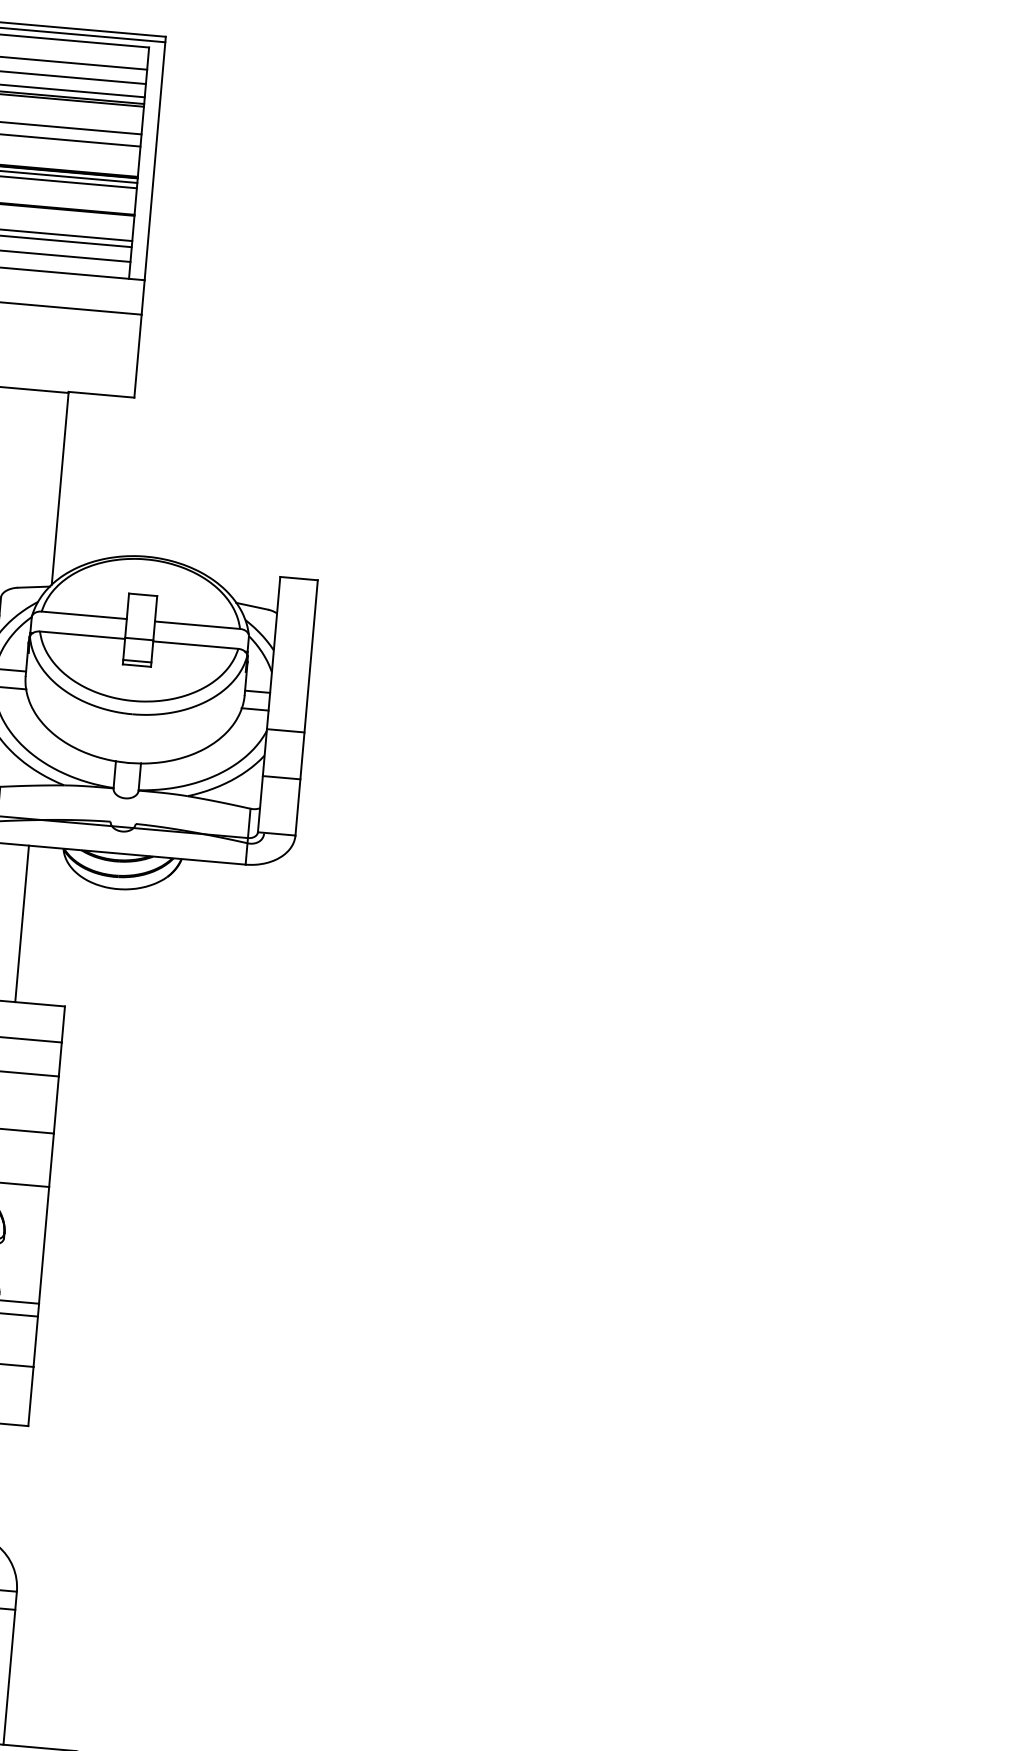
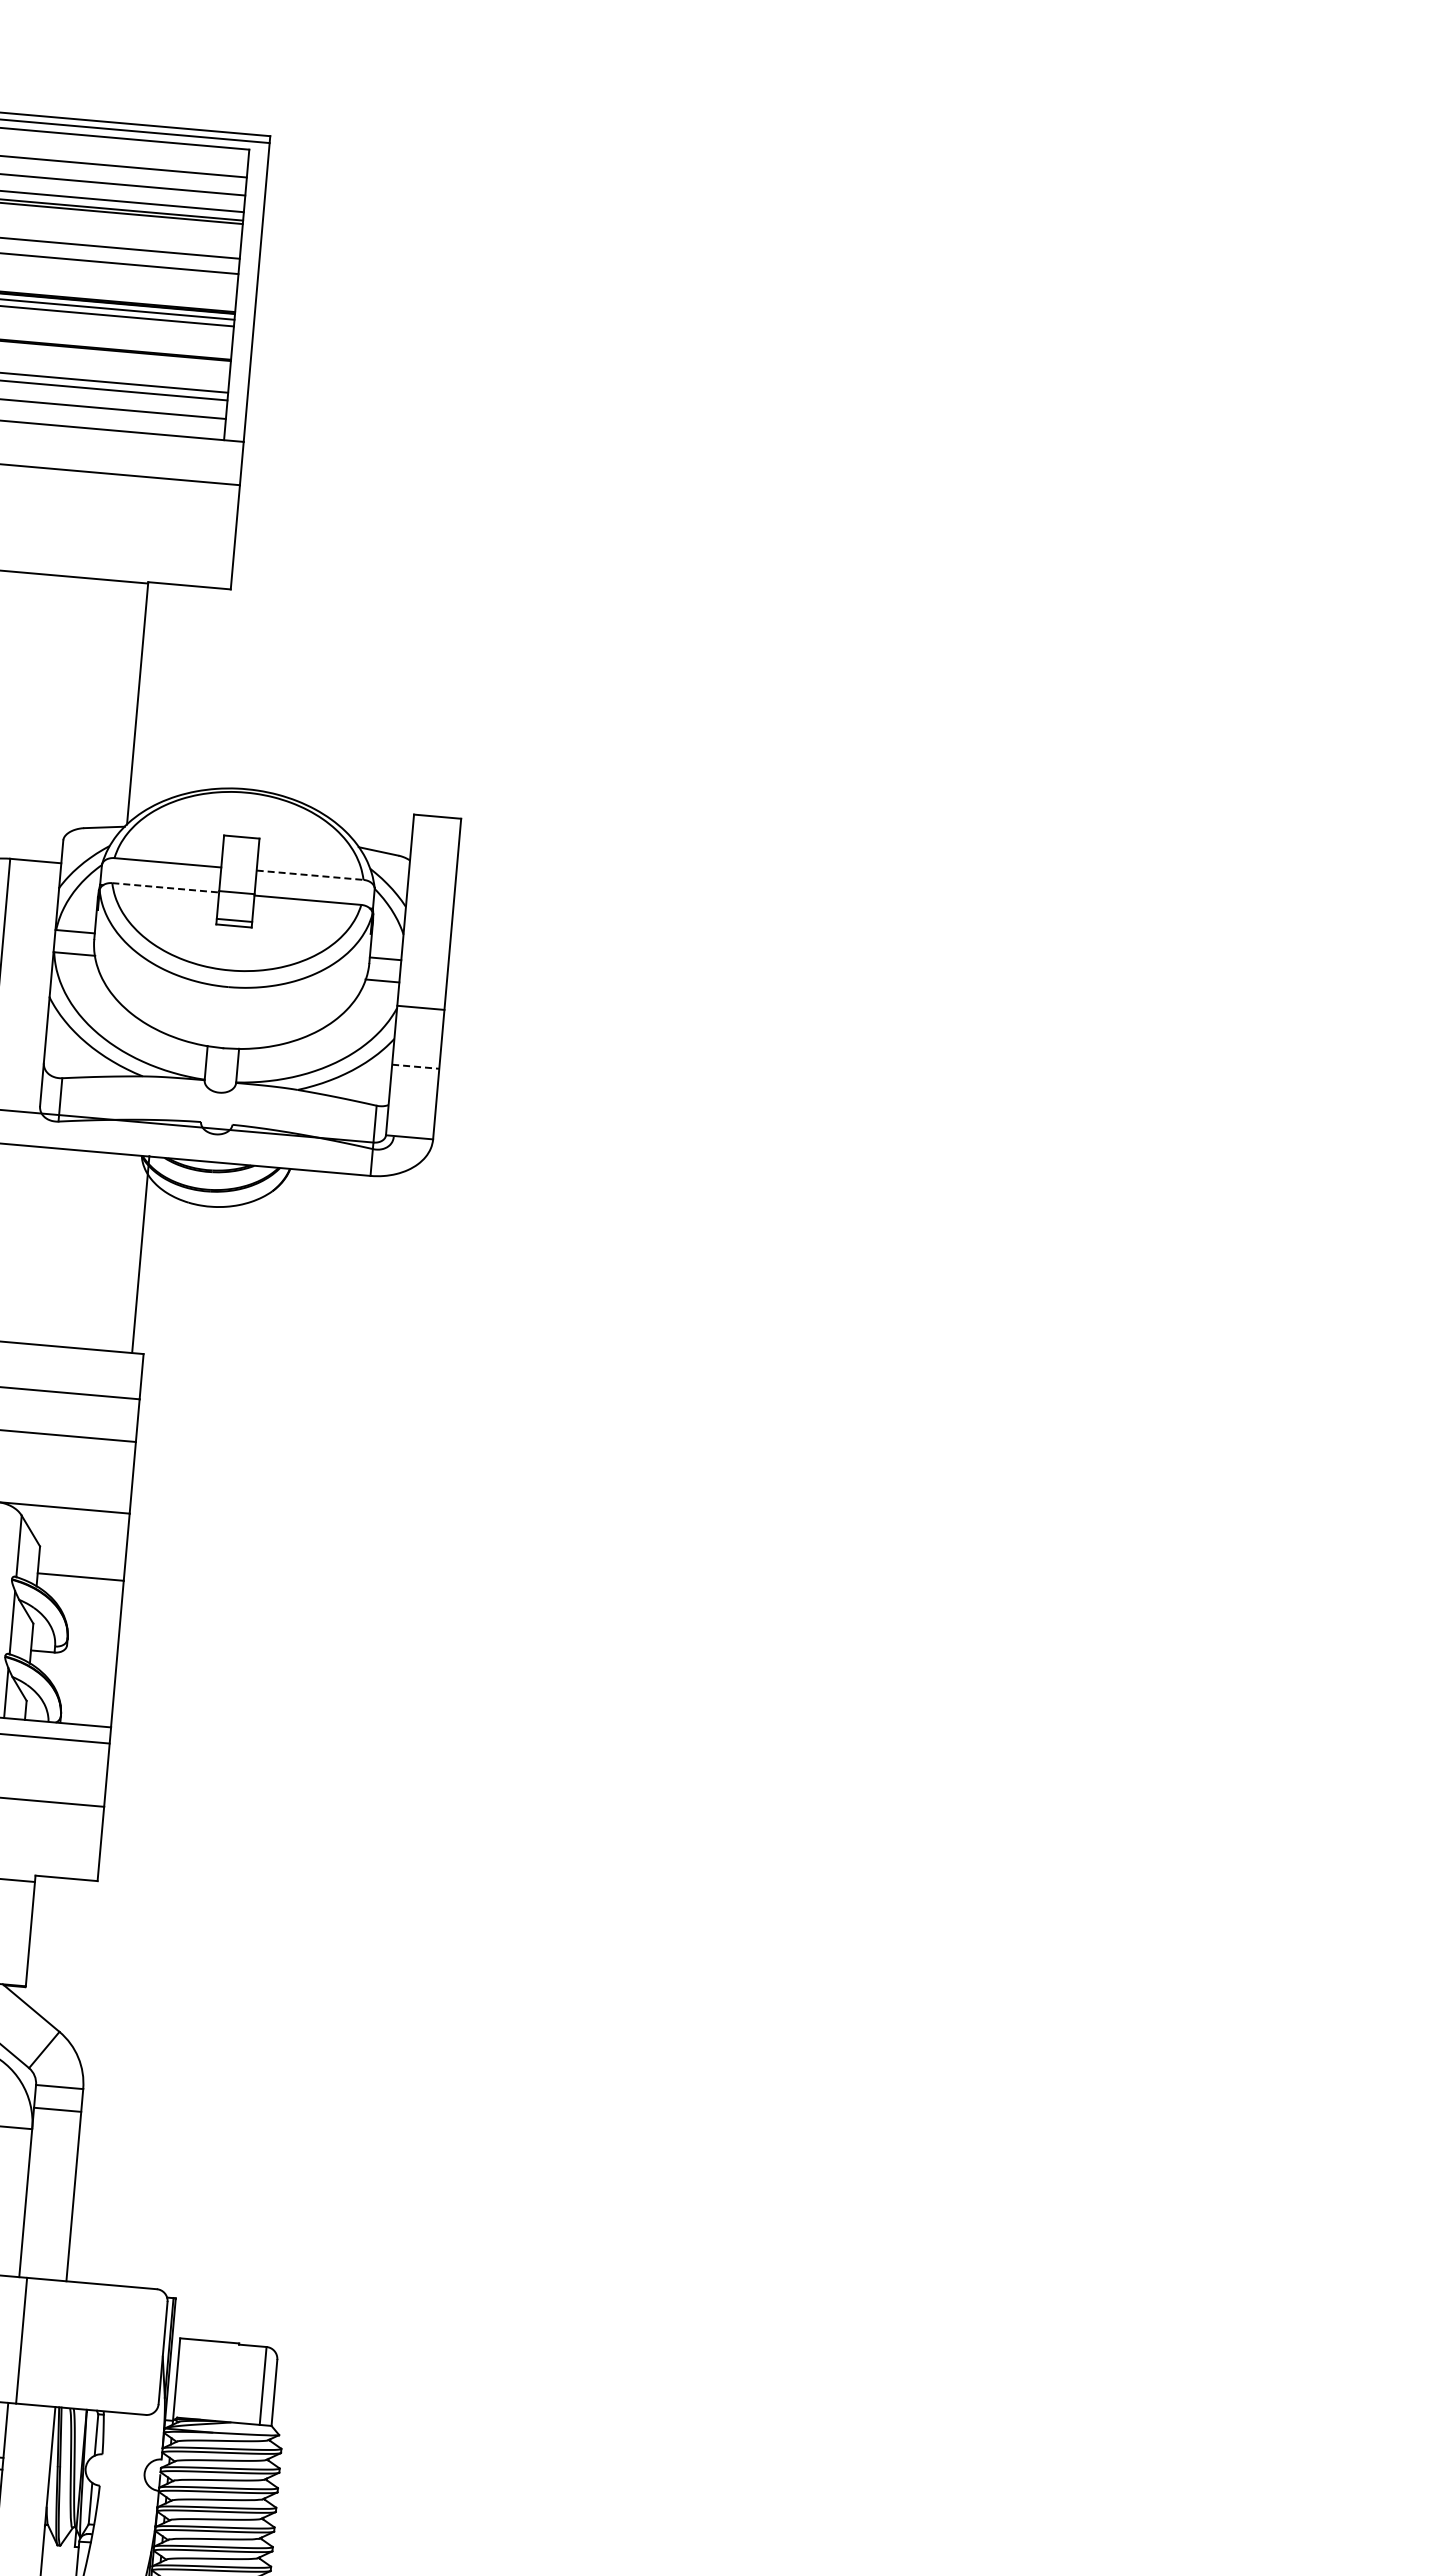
line: (197, 625) -> (310, 875), solid -> dashed
line: (82, 634) -> (165, 887), solid -> dashed
line: (281, 777) -> (415, 1066), solid -> dashed
line: (21, 924) -> (140, 1254), moved

